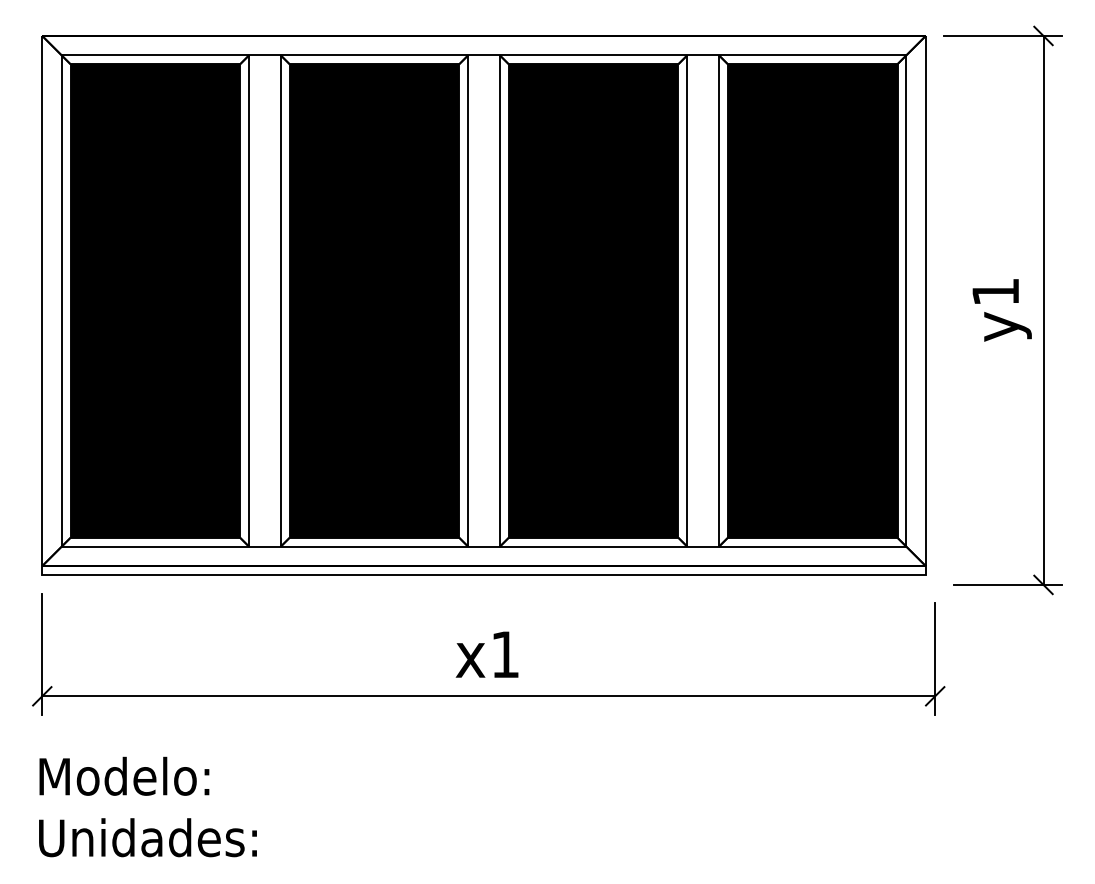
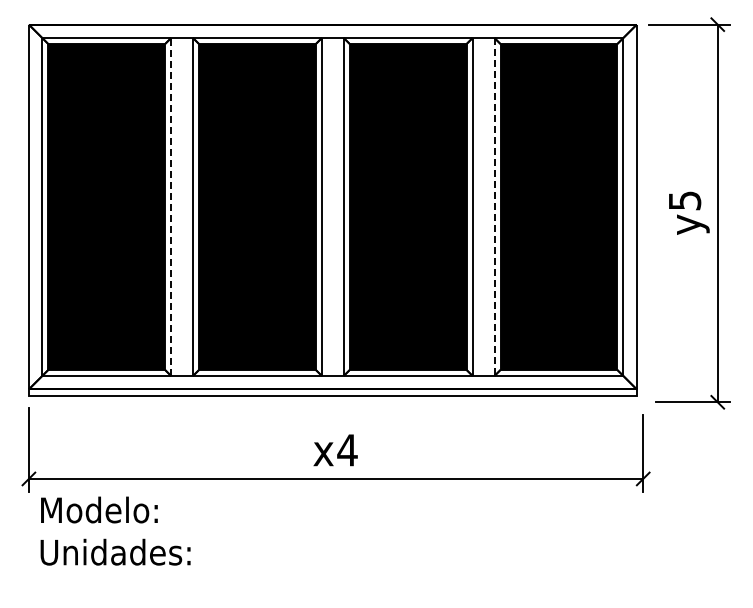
text: (996, 291) -> (685, 200), y1 -> y5
line: (249, 301) -> (171, 207), solid -> dashed
line: (719, 301) -> (494, 207), solid -> dashed
text: (505, 654) -> (347, 450), x1 -> x4
text: (147, 806) -> (115, 530), moved

